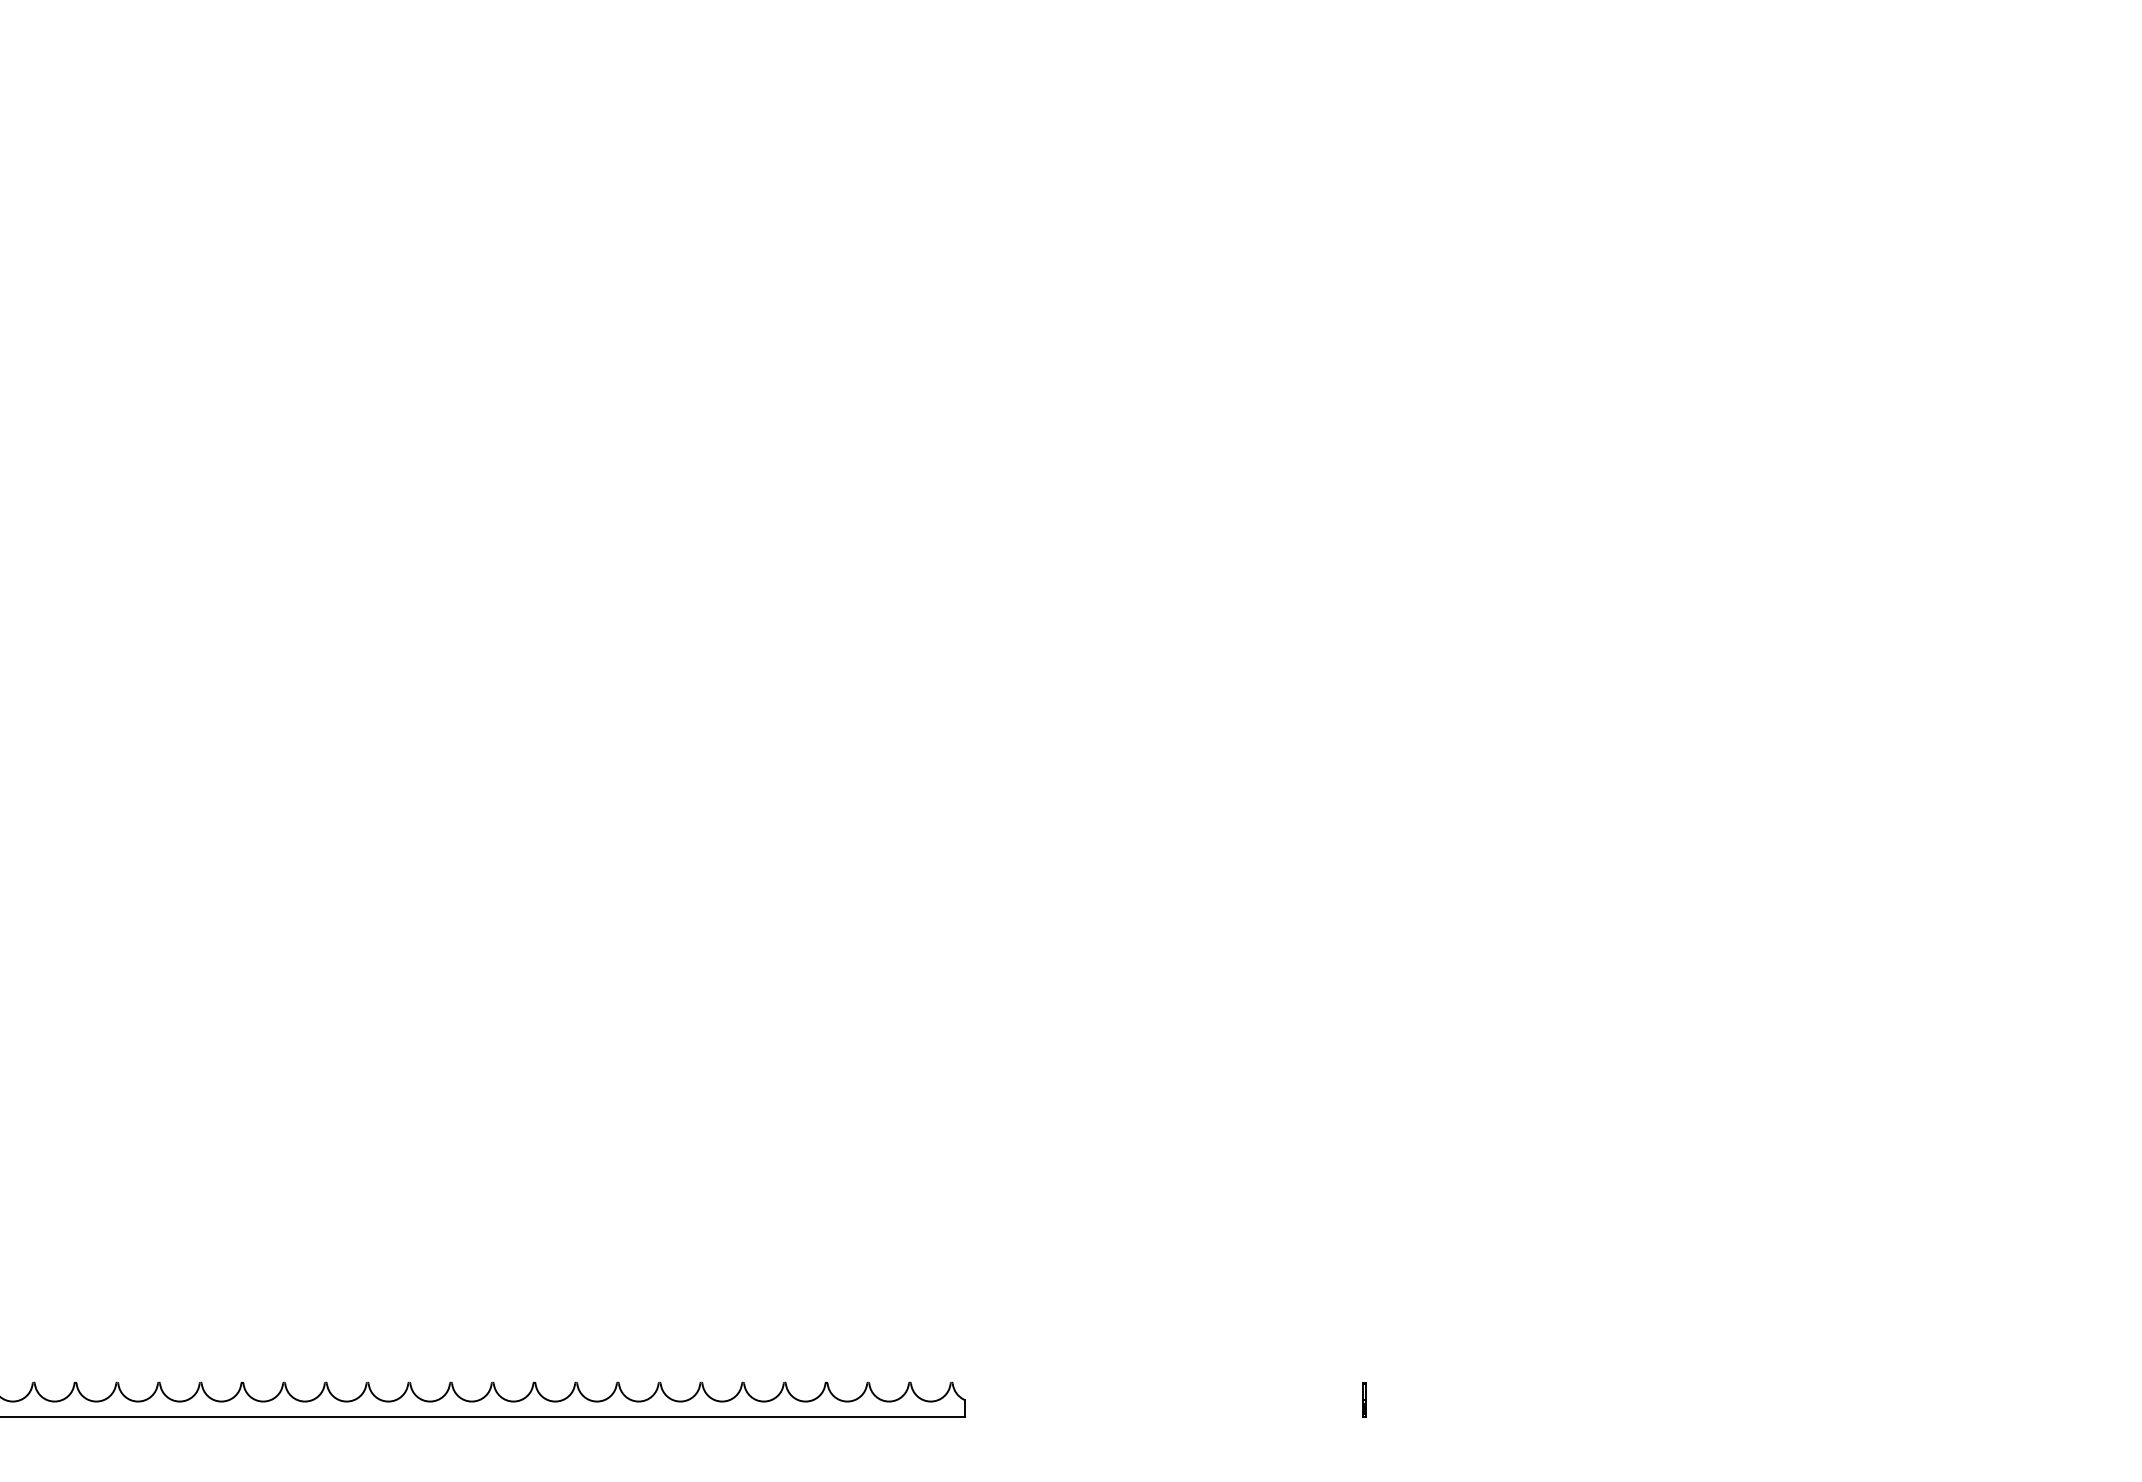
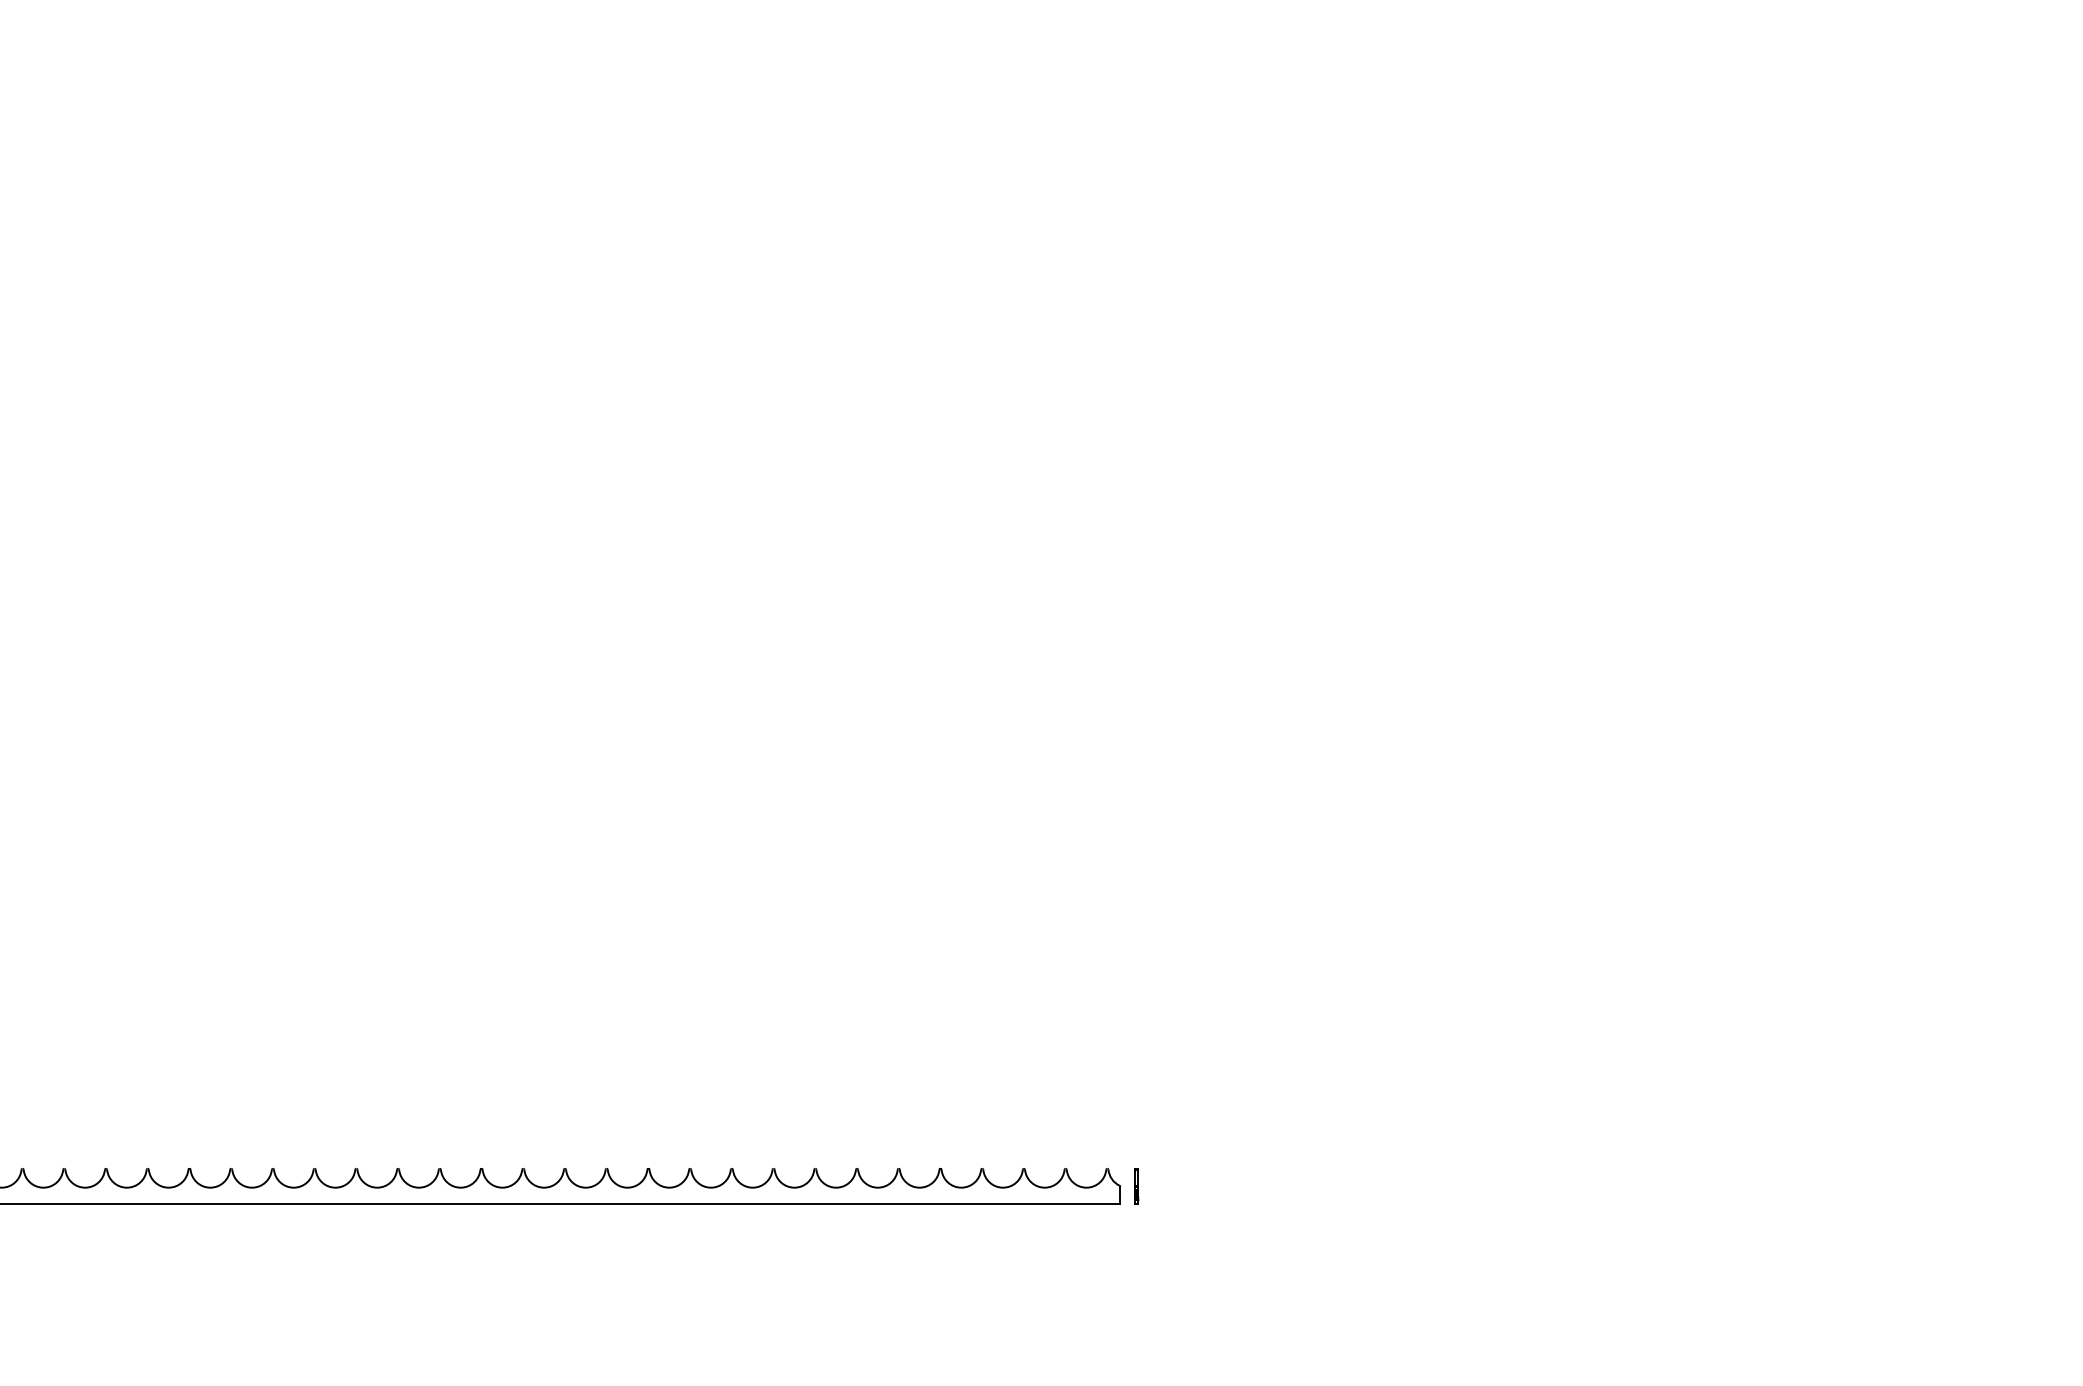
line: (1364, 1399) -> (1137, 1185), moved

